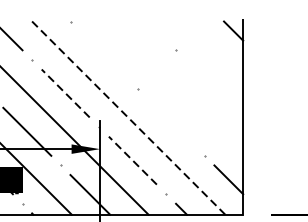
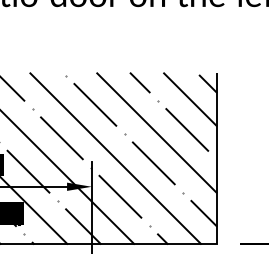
line: (154, 29) -> (139, 82), added
line: (213, 48) -> (190, 99), added
line: (104, 54) -> (95, 104), added
line: (209, 83) -> (187, 129), added
line: (174, 86) -> (156, 132), added
line: (65, 93) -> (61, 138), dashed -> solid
line: (127, 116) -> (115, 158), dashed -> solid
line: (170, 122) -> (153, 163), added
line: (132, 160) -> (120, 196), dashed -> solid

